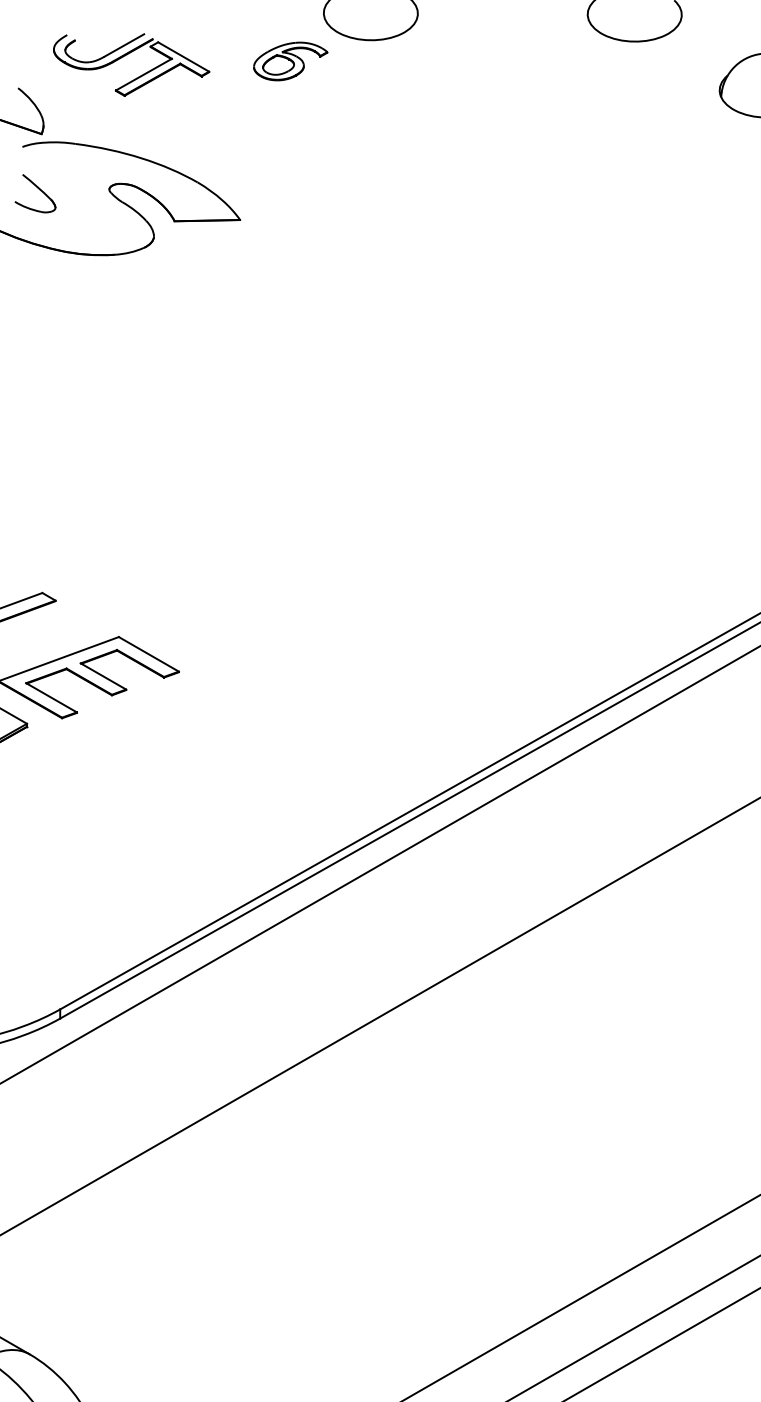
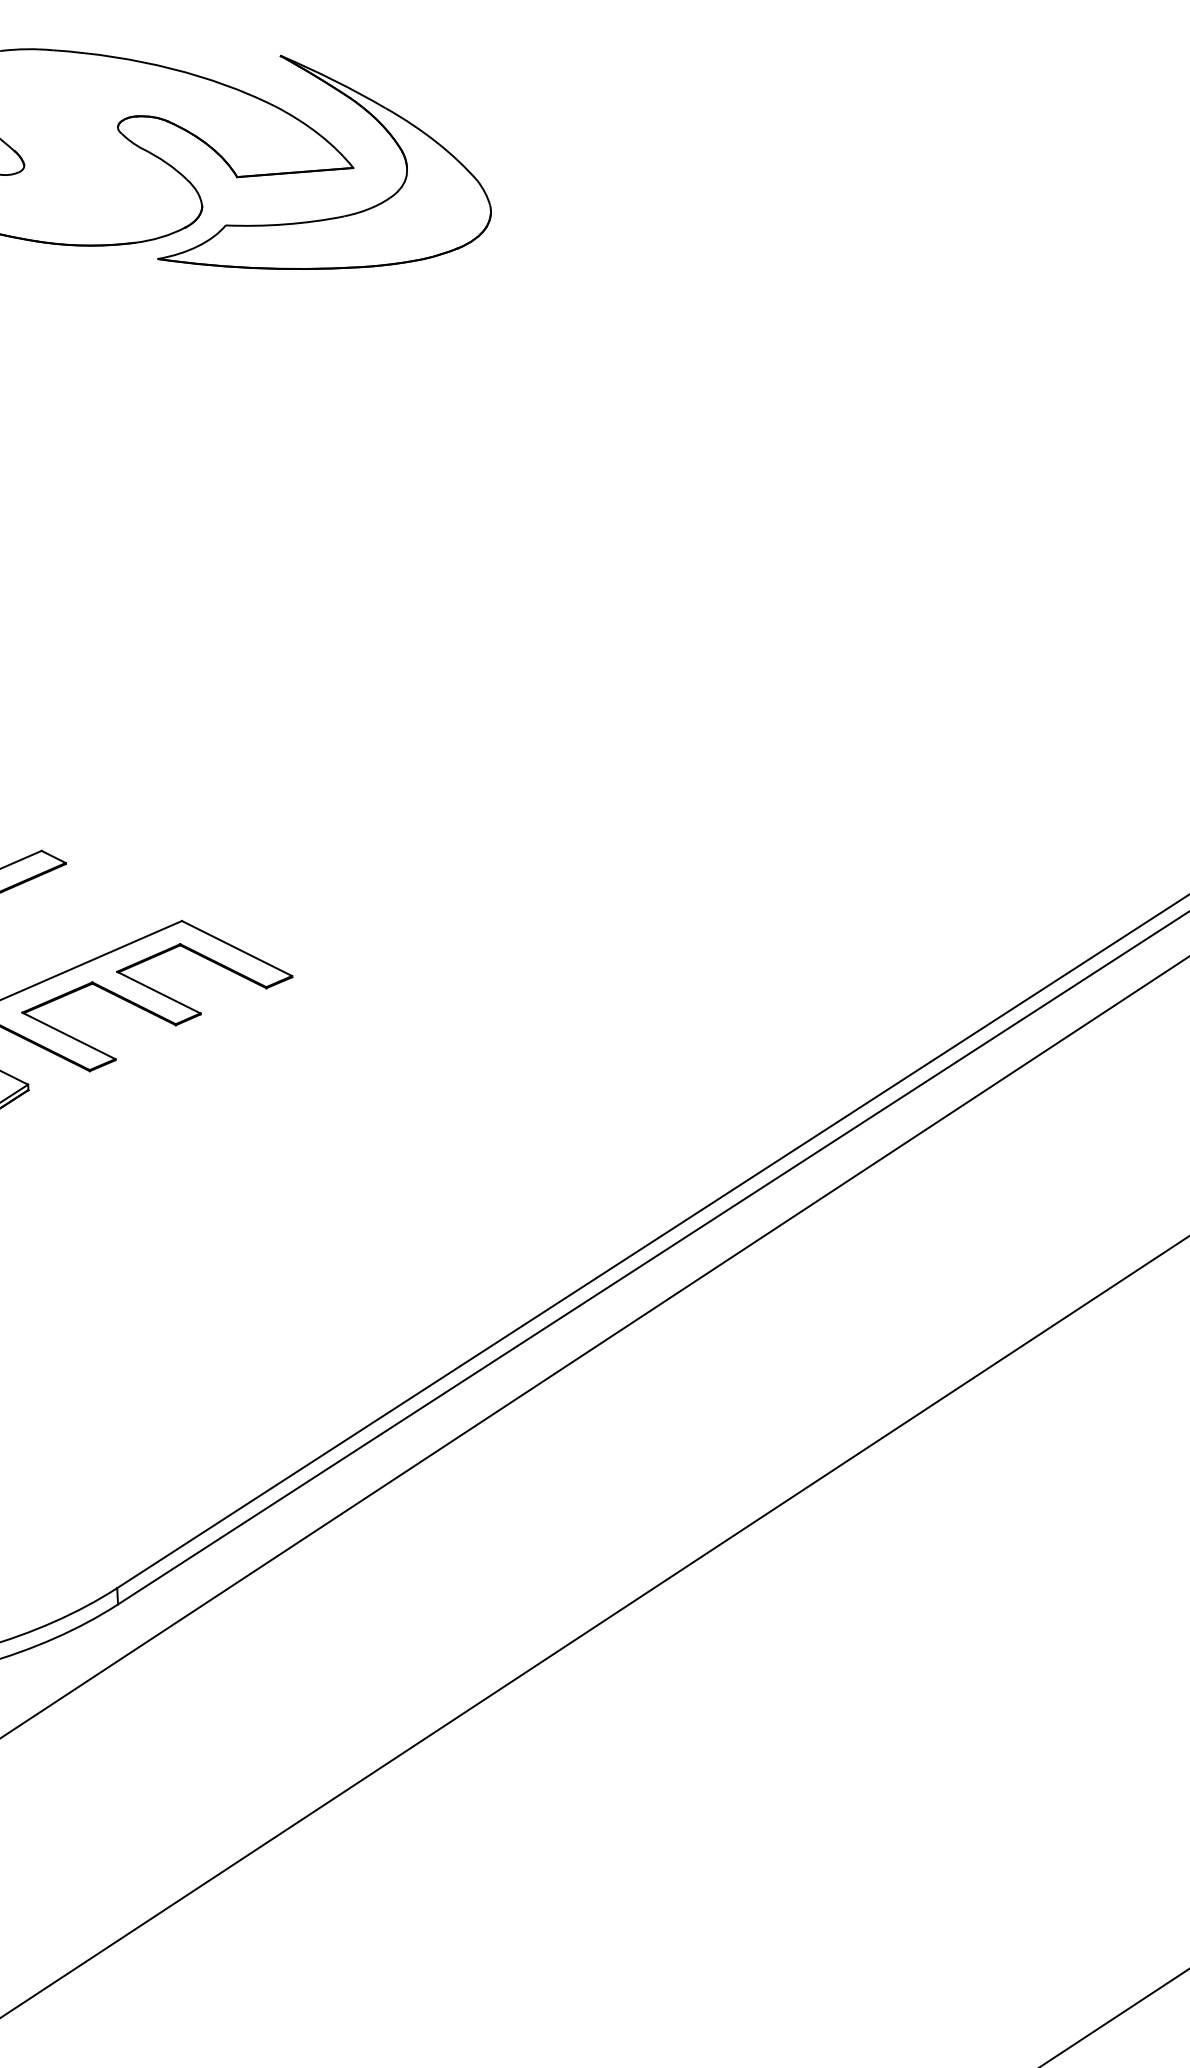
part: (226, 246) -> (331, 216), added

